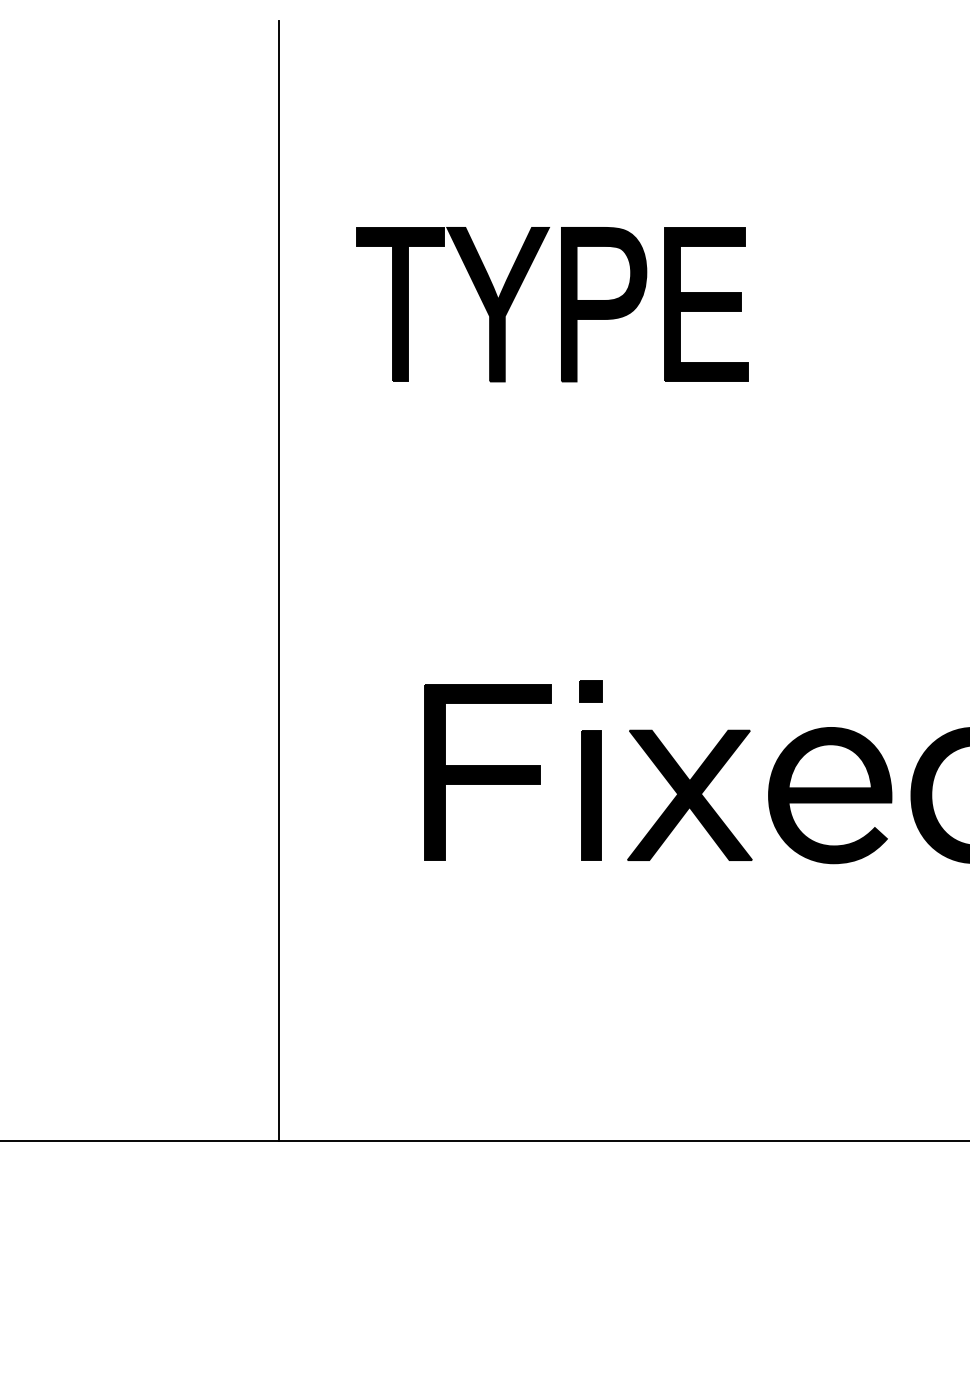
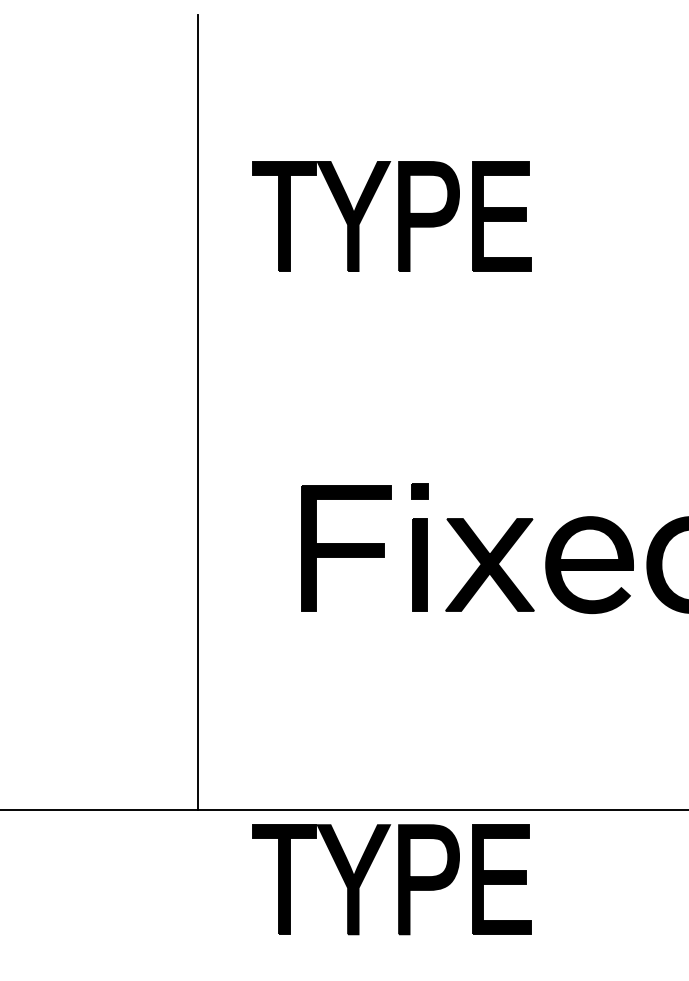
part: (561, 1238) -> (398, 879), added

